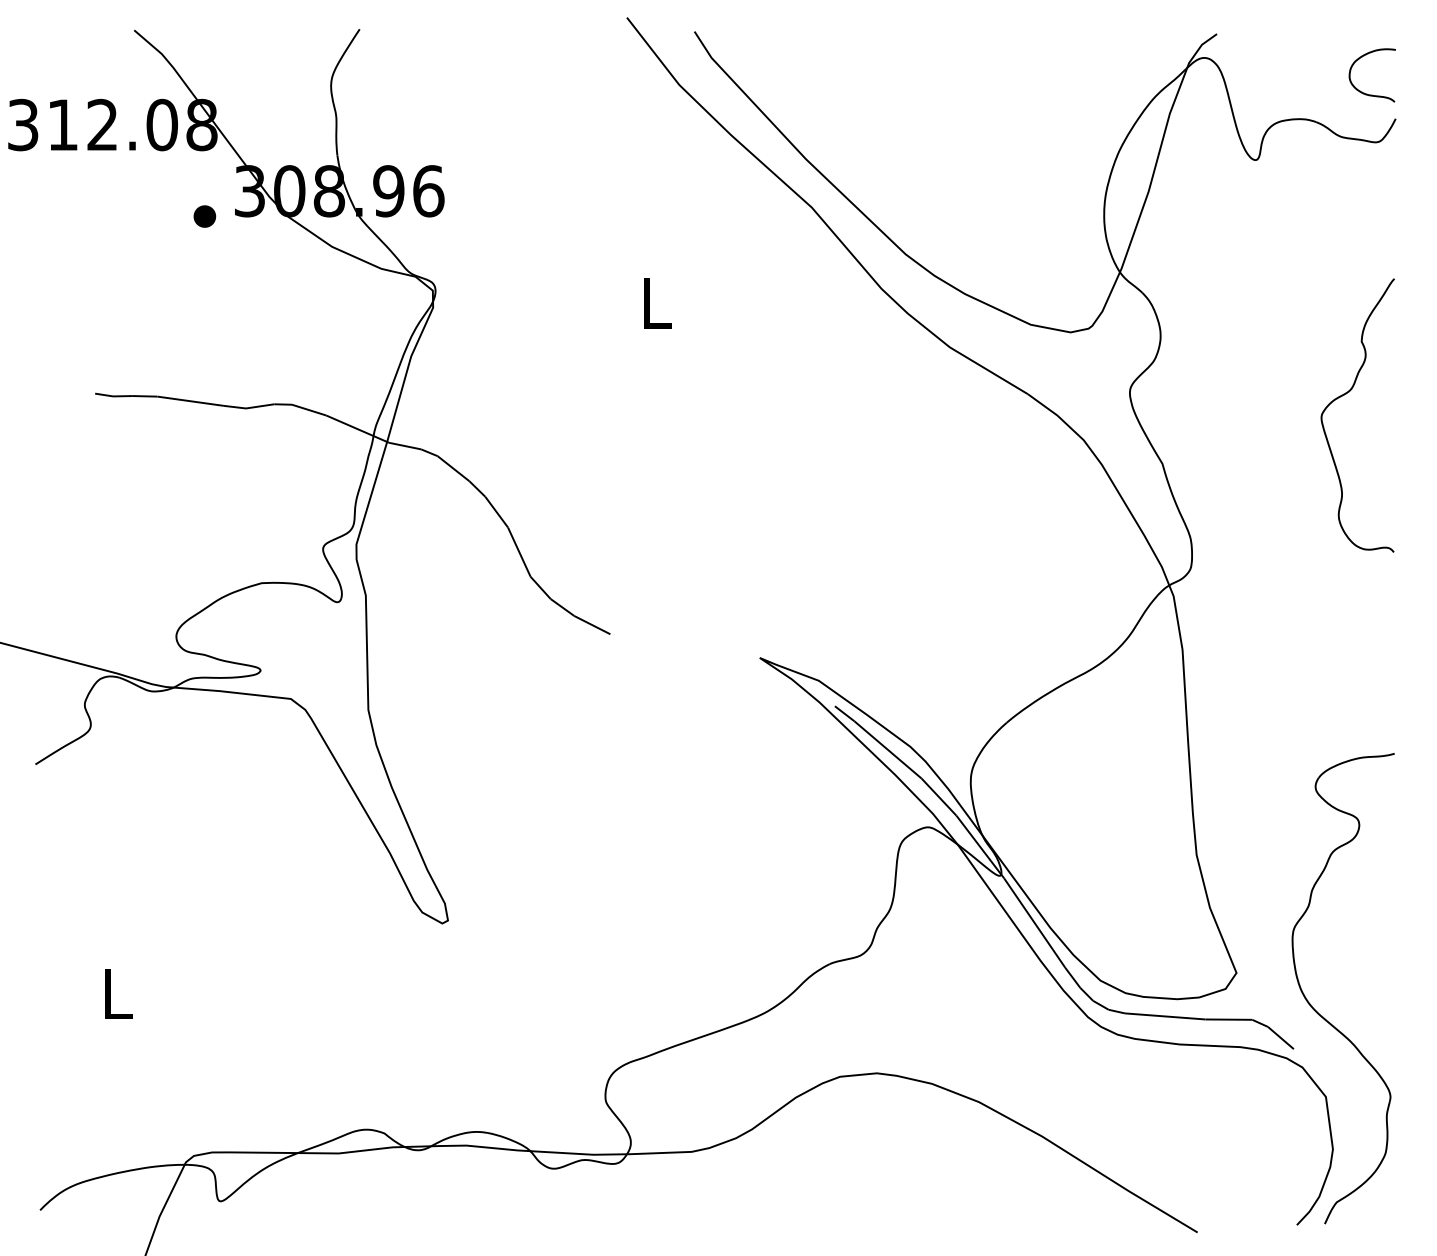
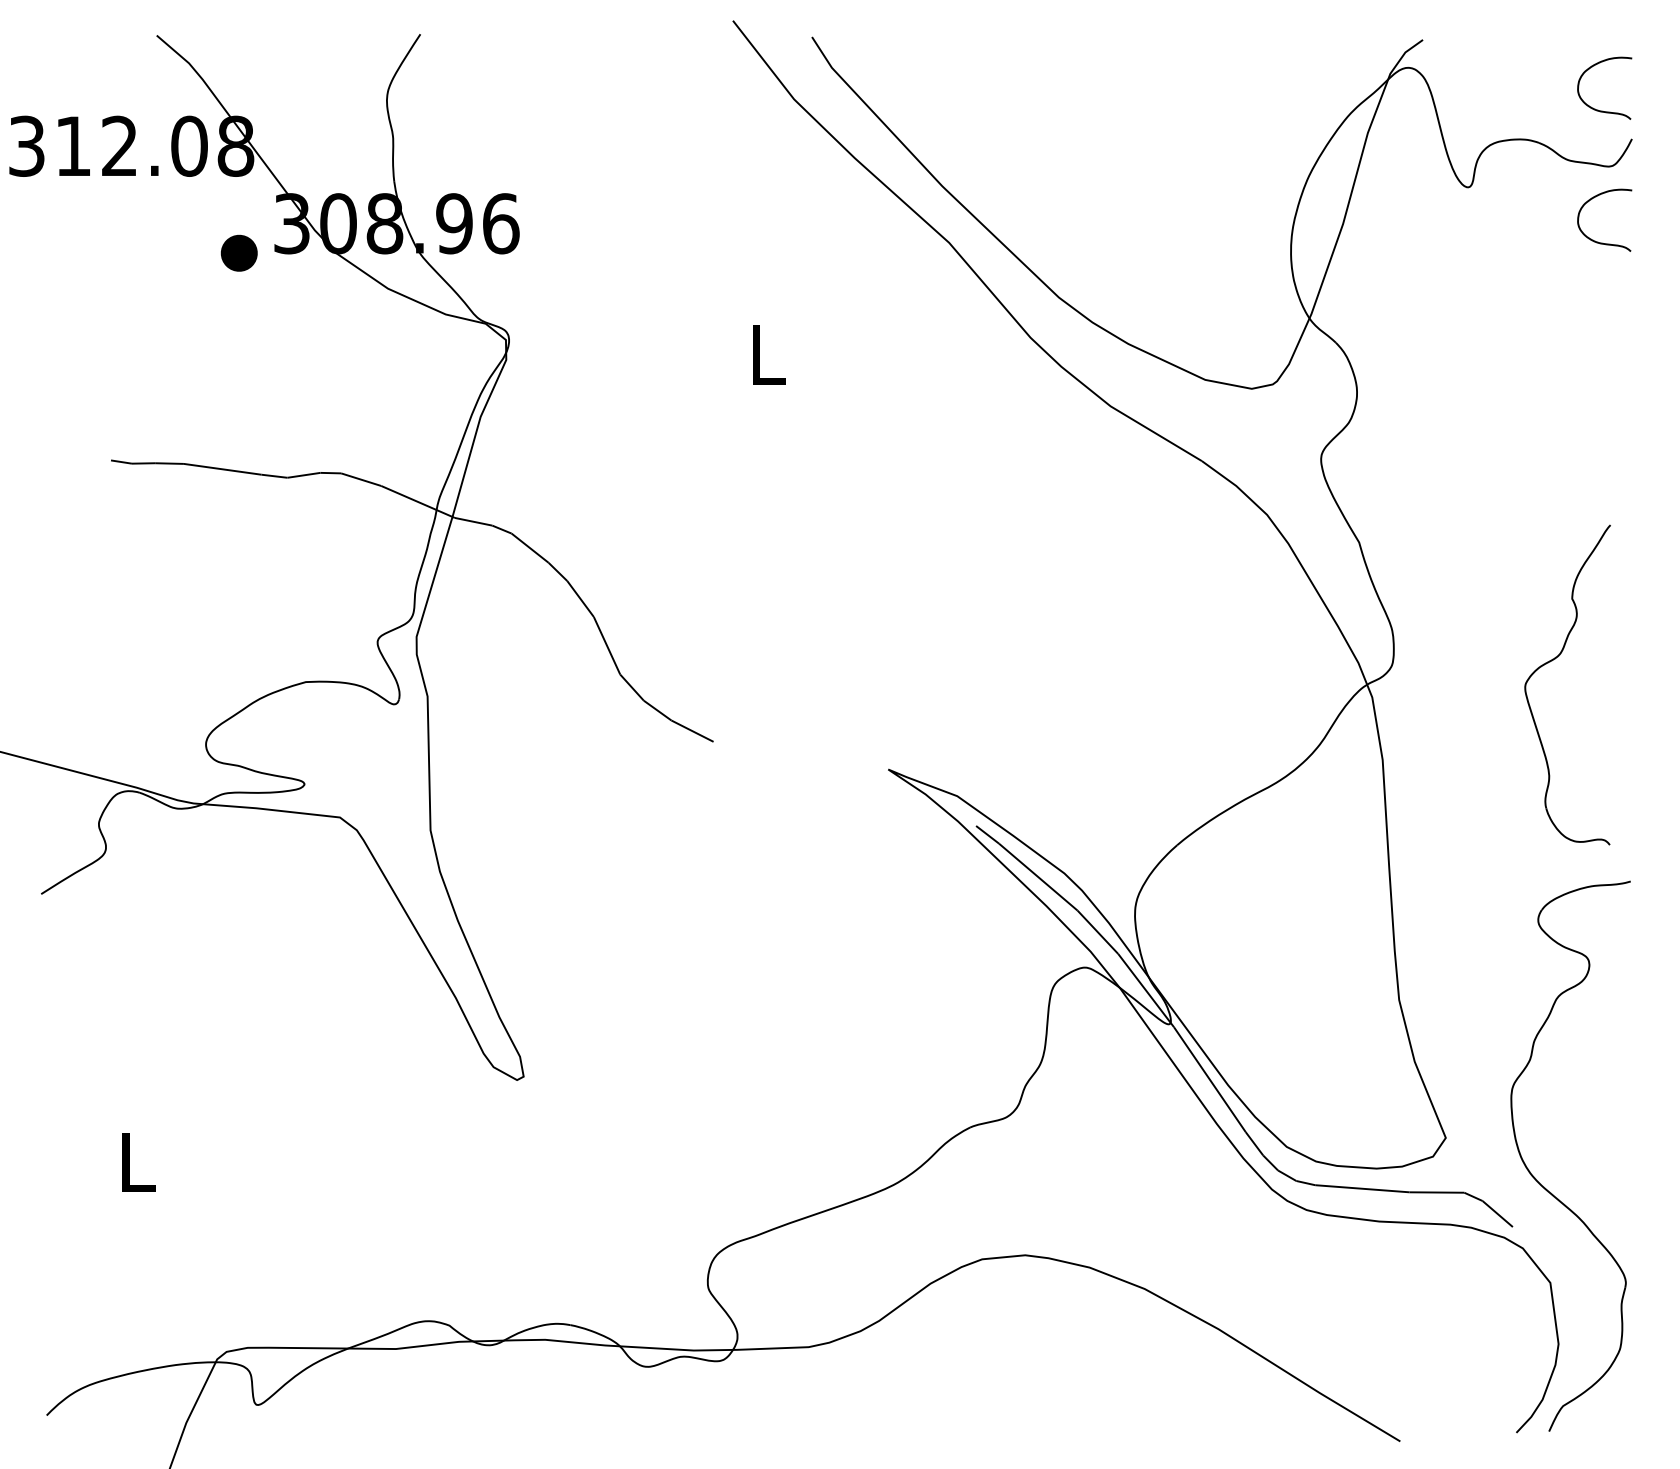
curve: (1367, 206) -> (1598, 241), added
part: (205, 216) -> (239, 253), size x1.4
part: (1344, 395) -> (1552, 661), moved

